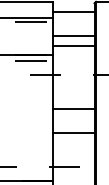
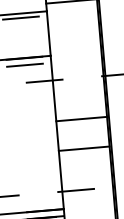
line: (73, 36) -> (74, 31), removed
line: (73, 46) -> (75, 43), removed

